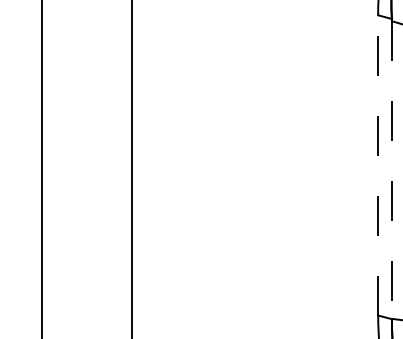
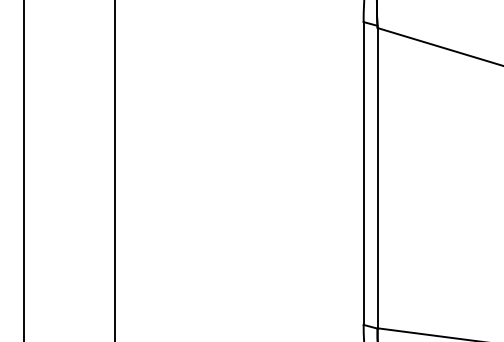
line: (378, 164) -> (363, 172), dashed -> solid
line: (391, 170) -> (377, 178), dashed -> solid

